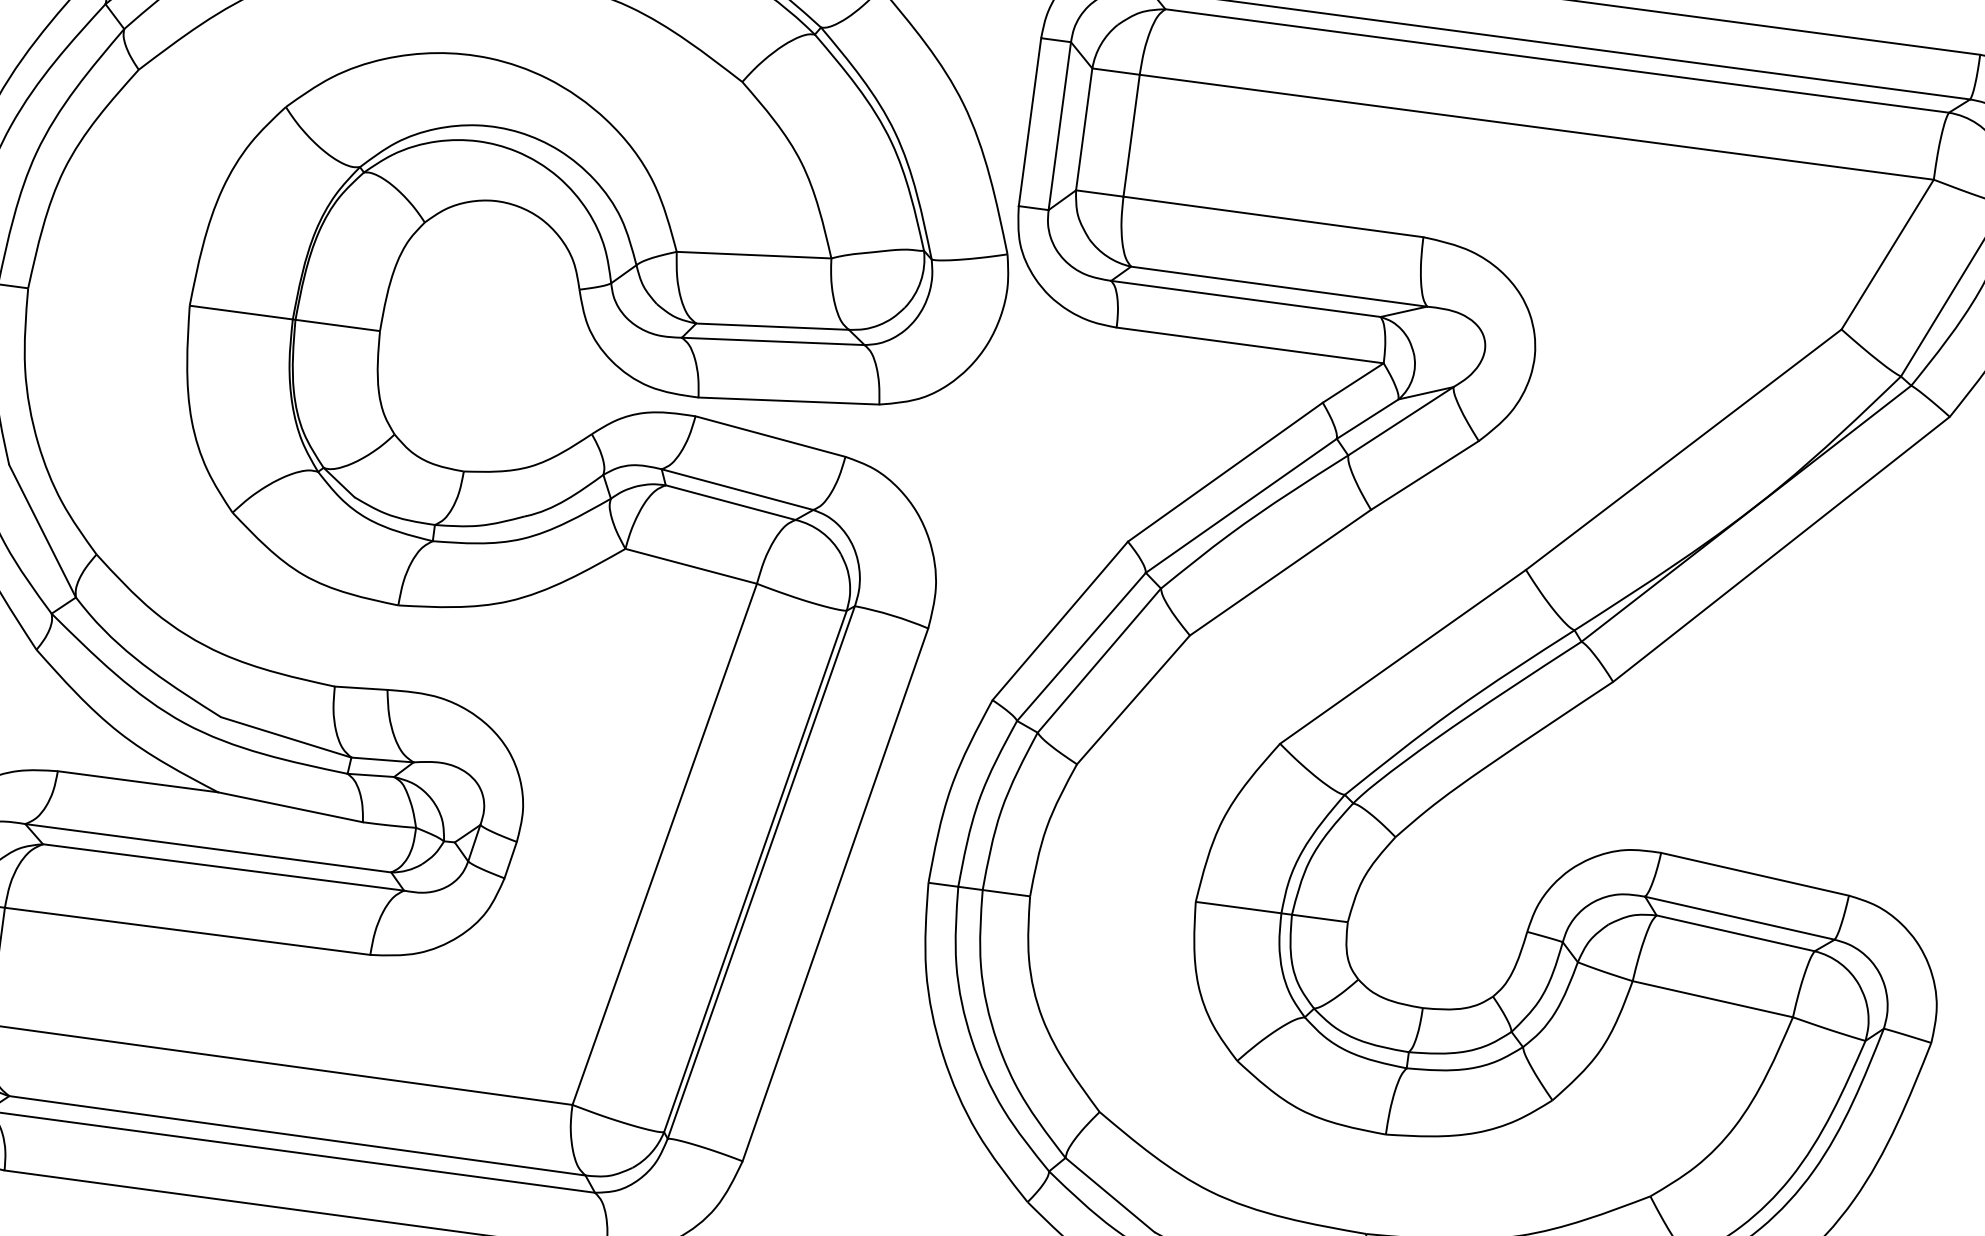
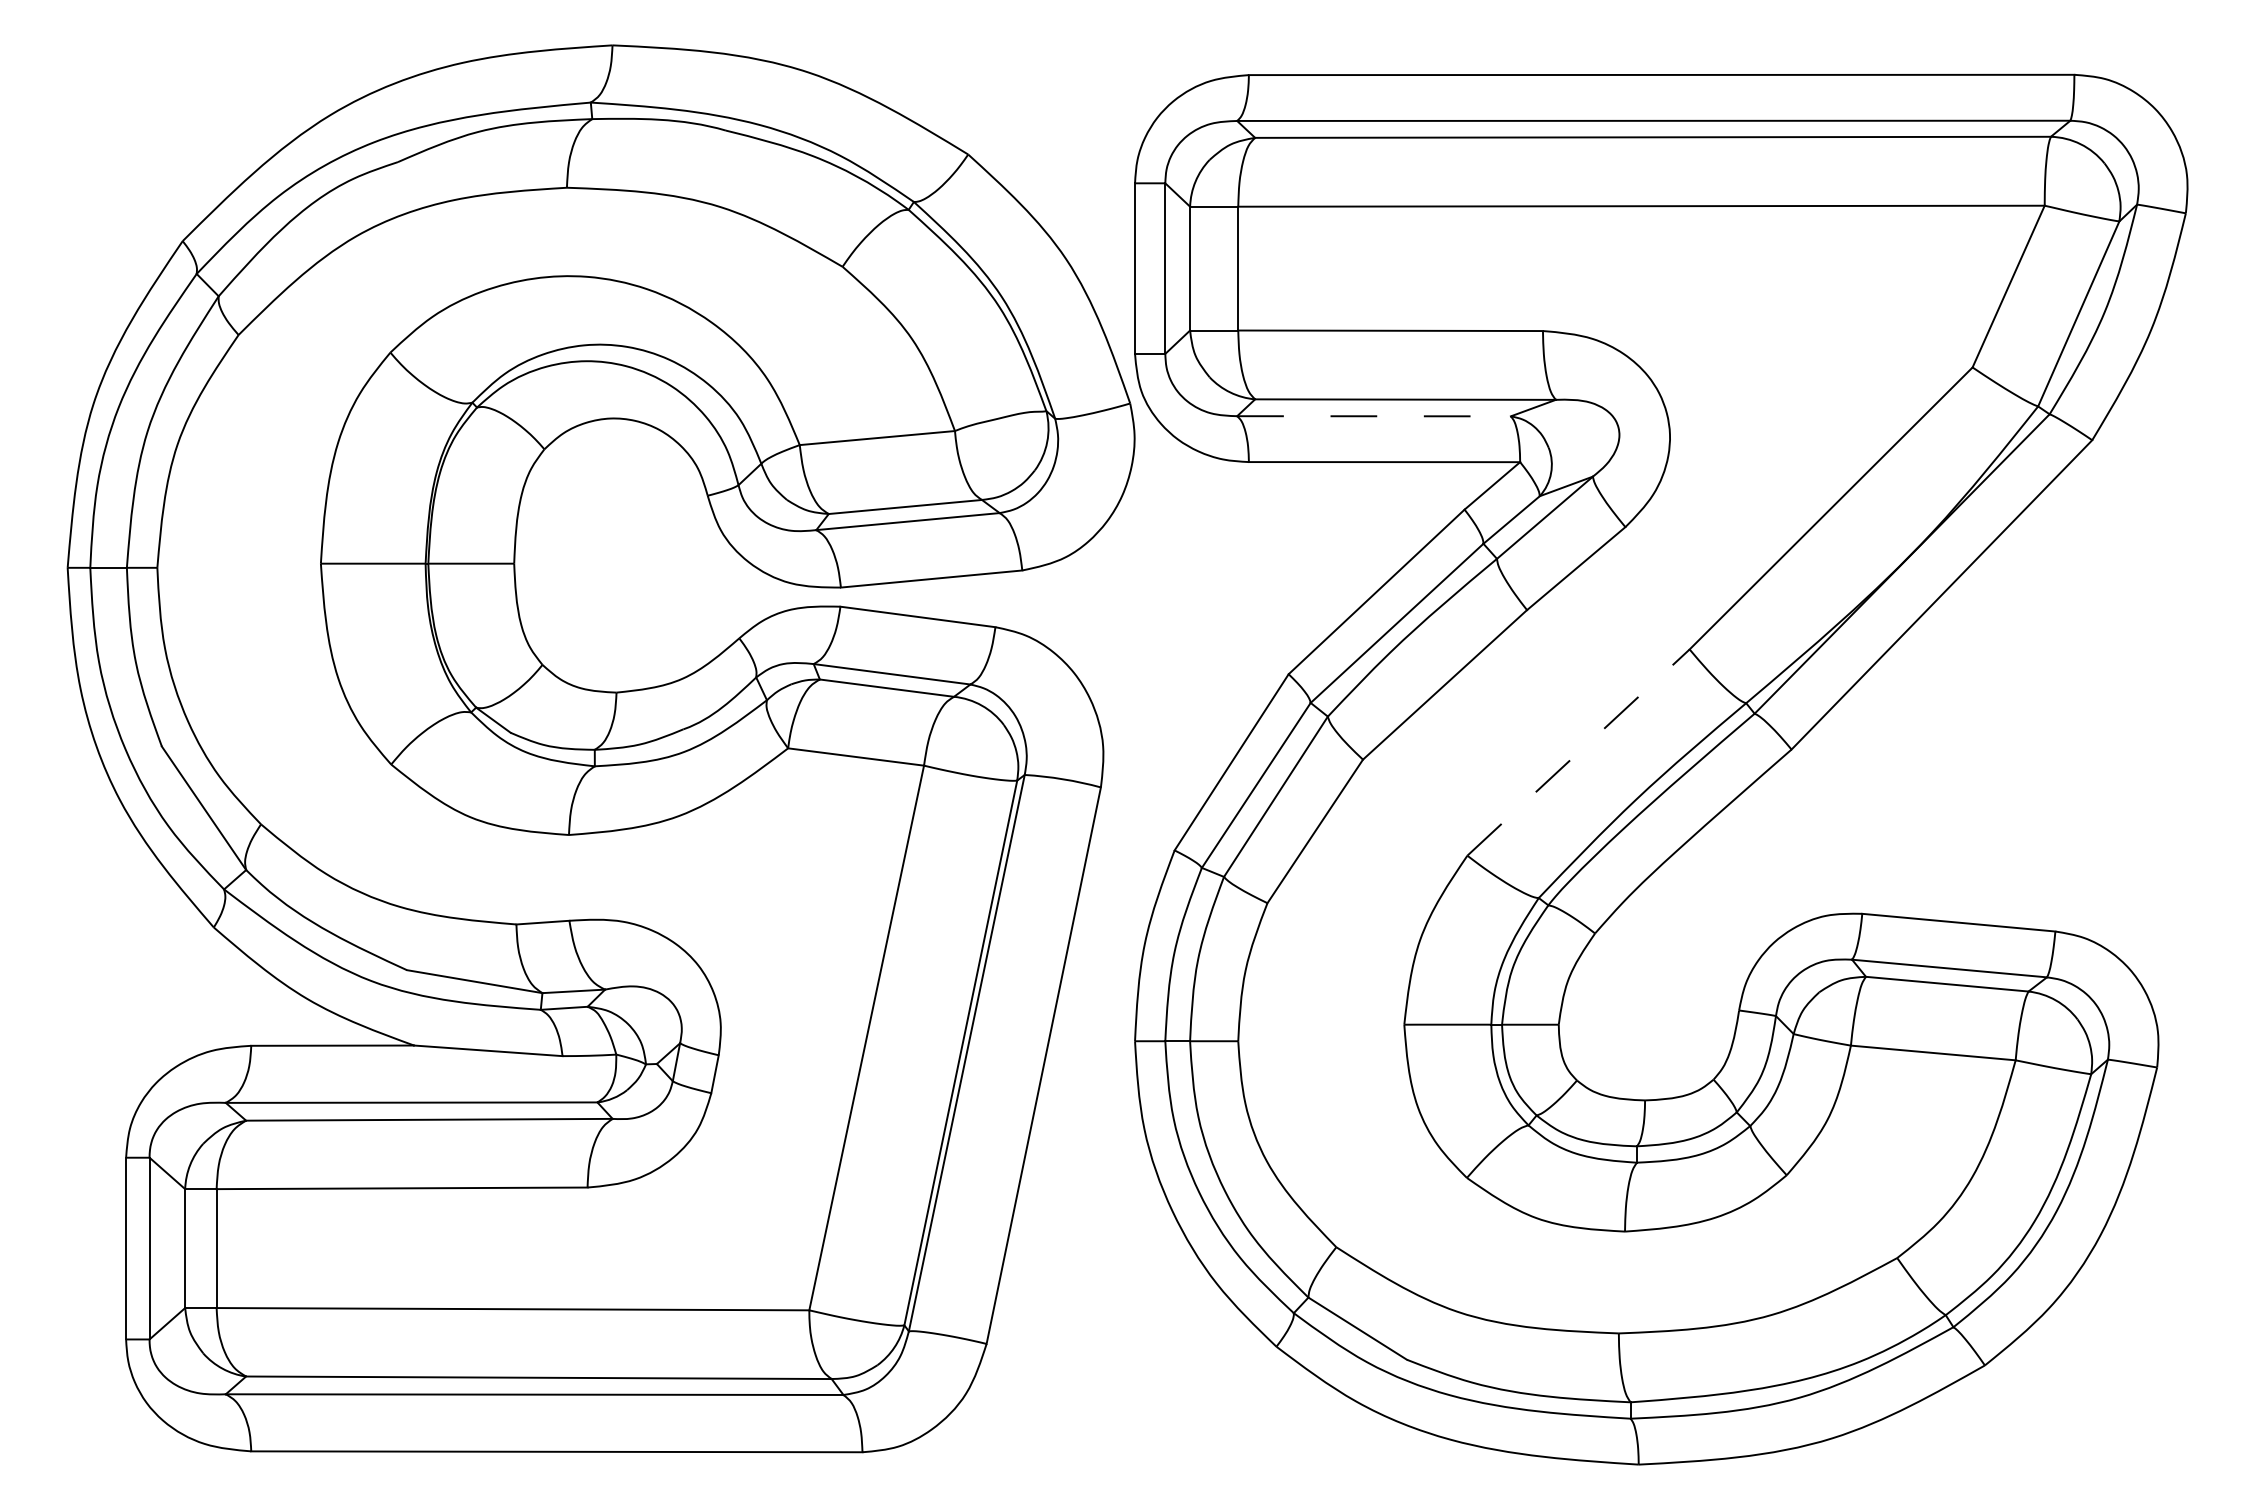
line: (1246, 299) -> (1374, 416), solid -> dashed
line: (1403, 656) -> (1578, 752), solid -> dashed

